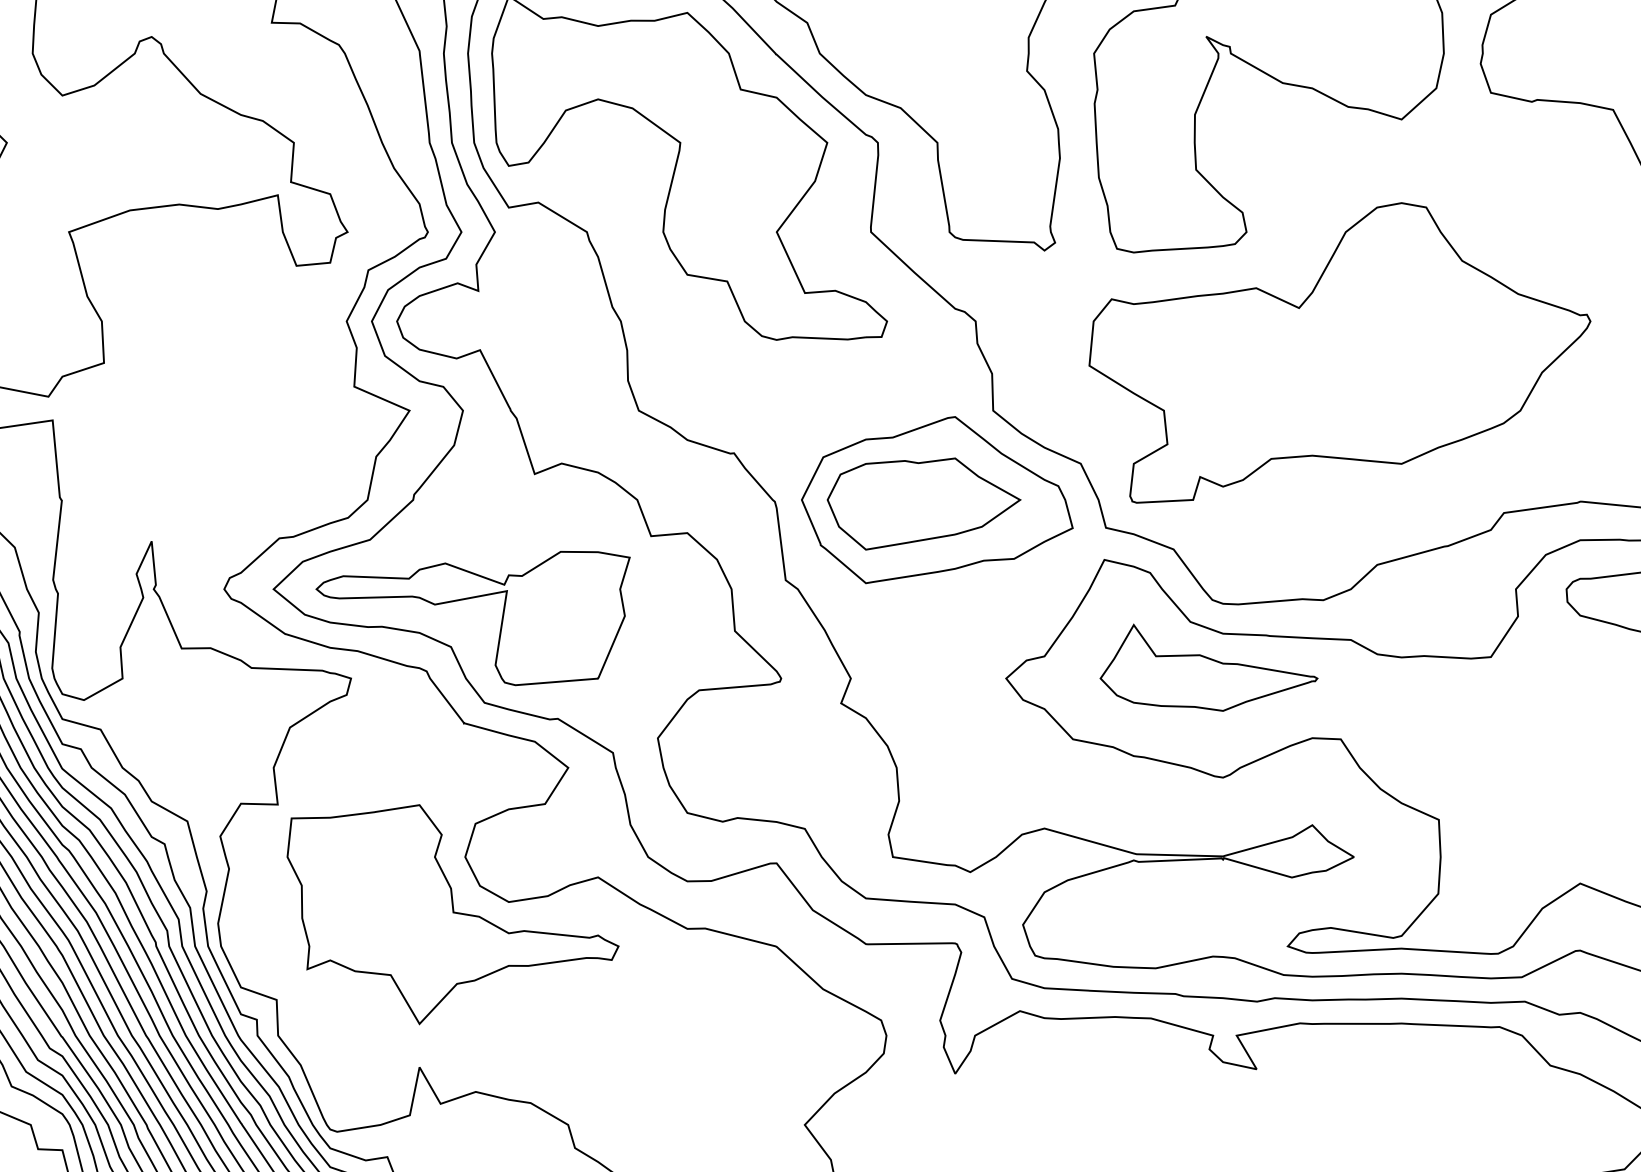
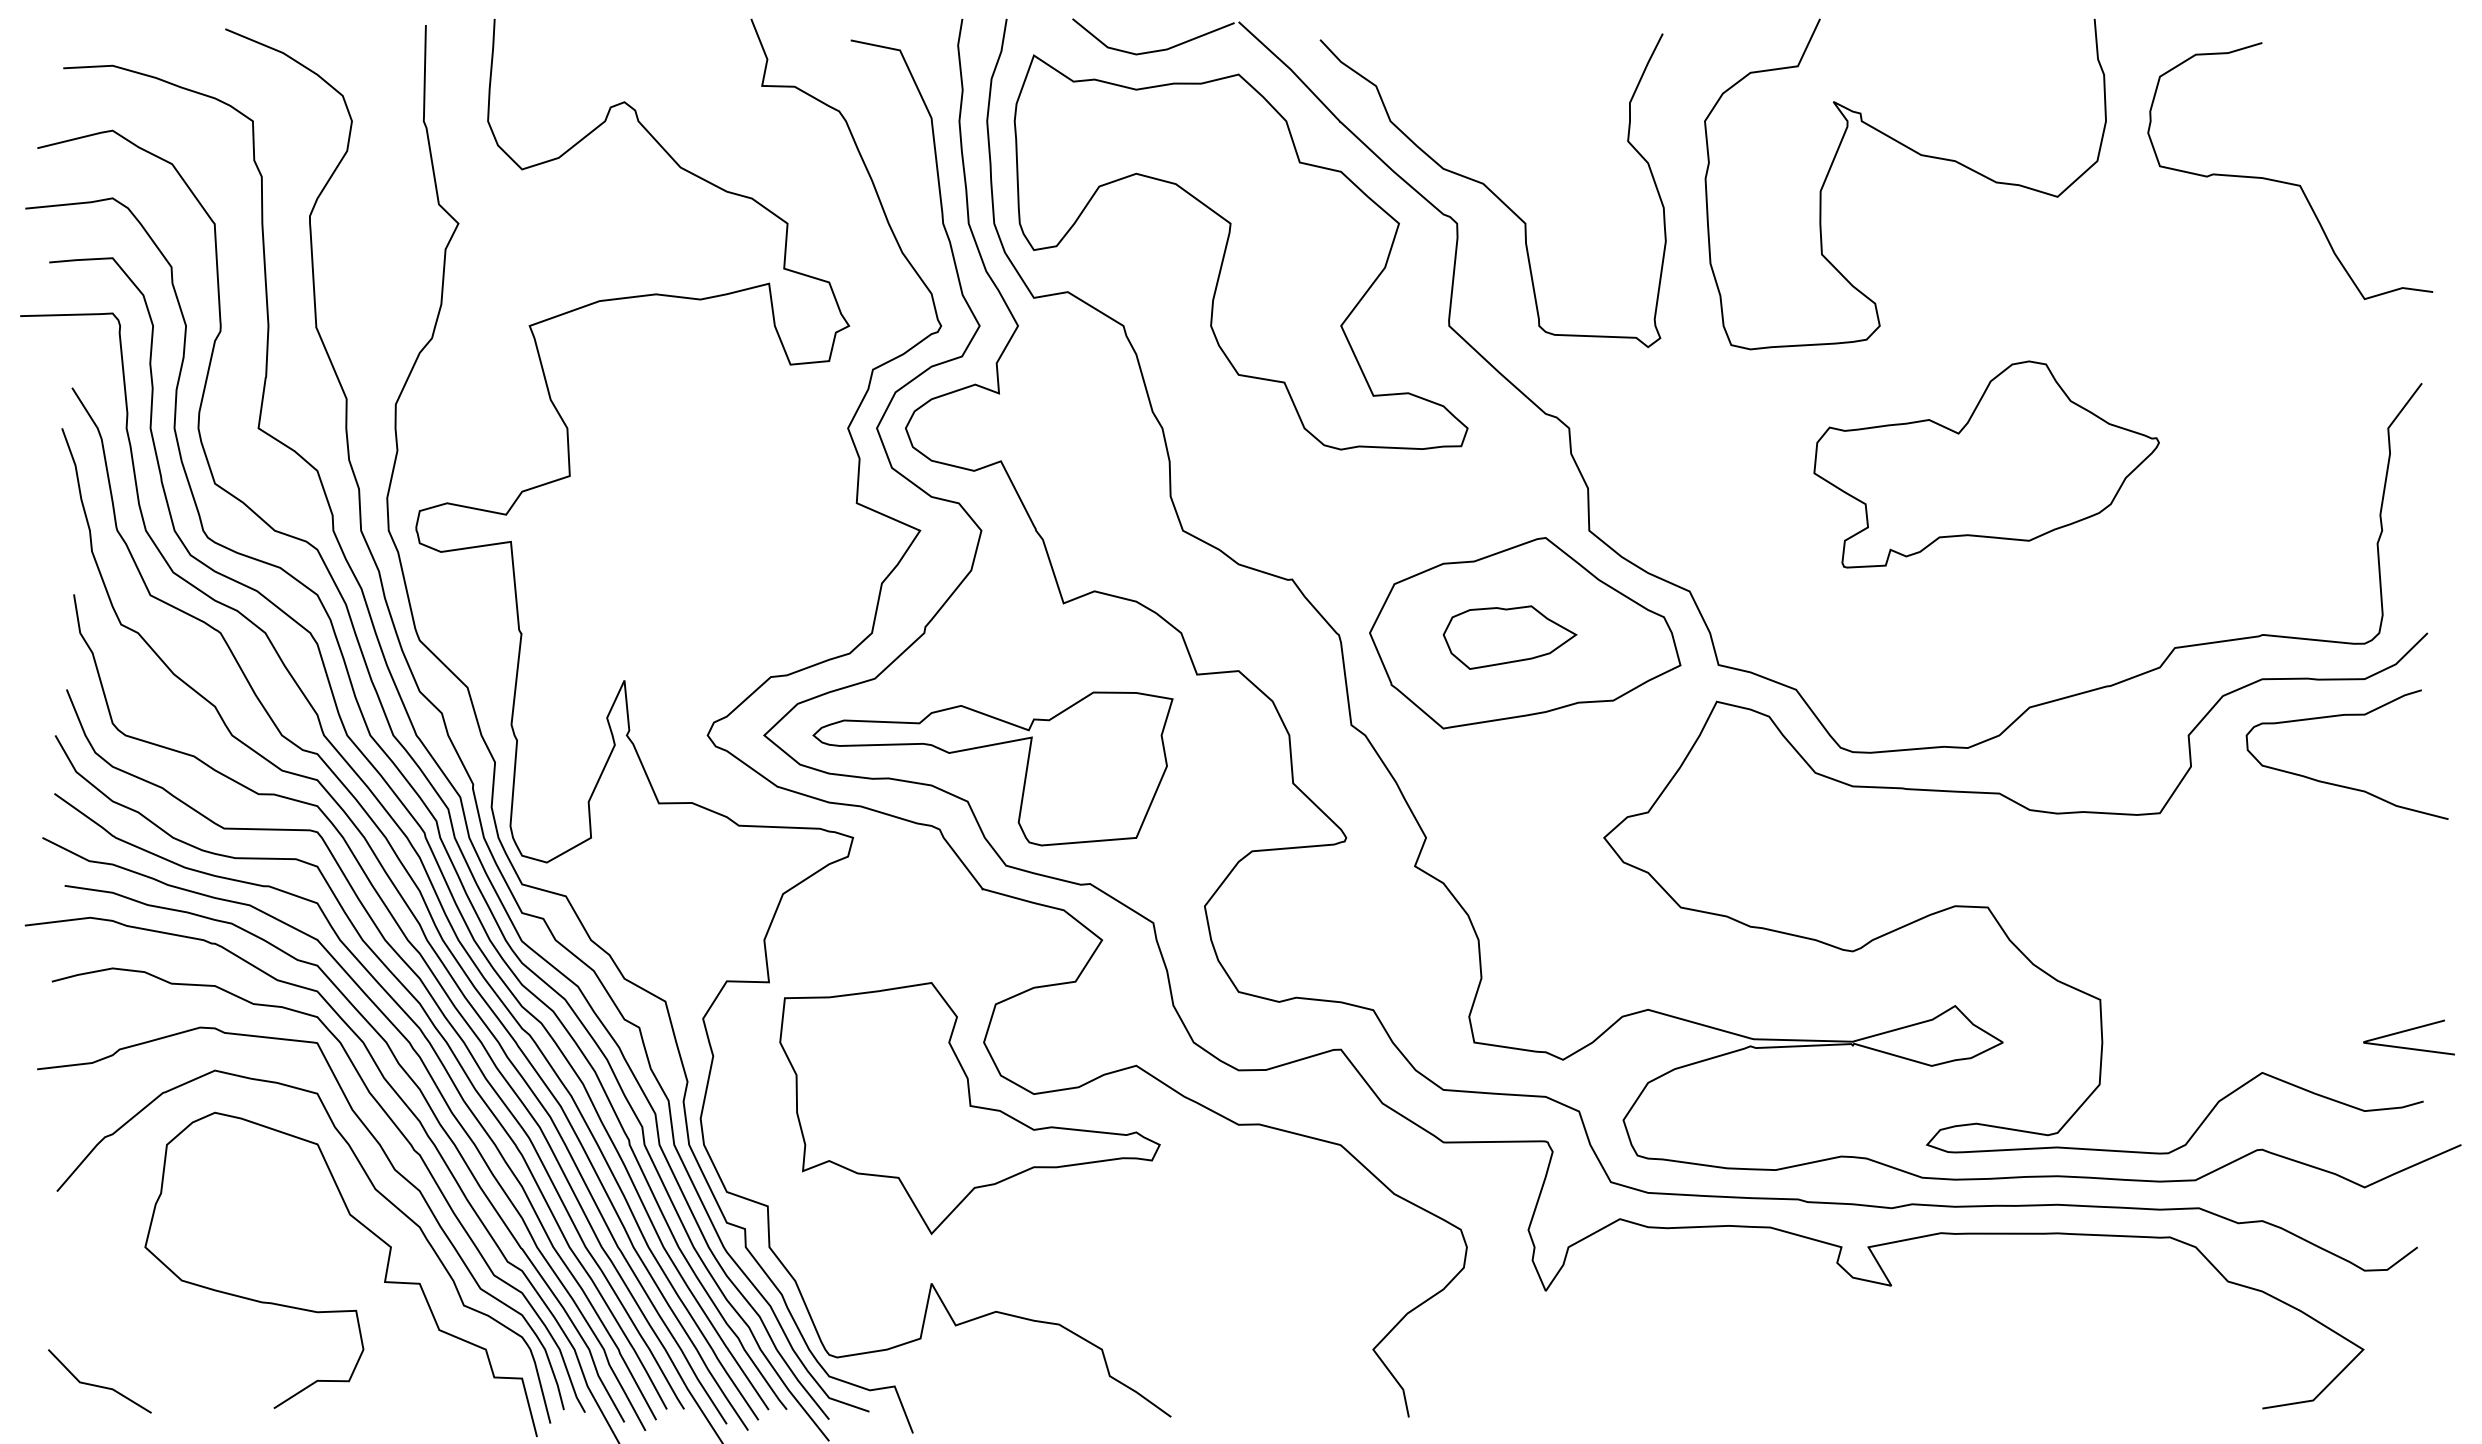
part: (1339, 352) -> (1986, 464), size x0.6
part: (923, 503) -> (1509, 637), size x0.6
part: (1208, 667) -> (1836, 825), removed

